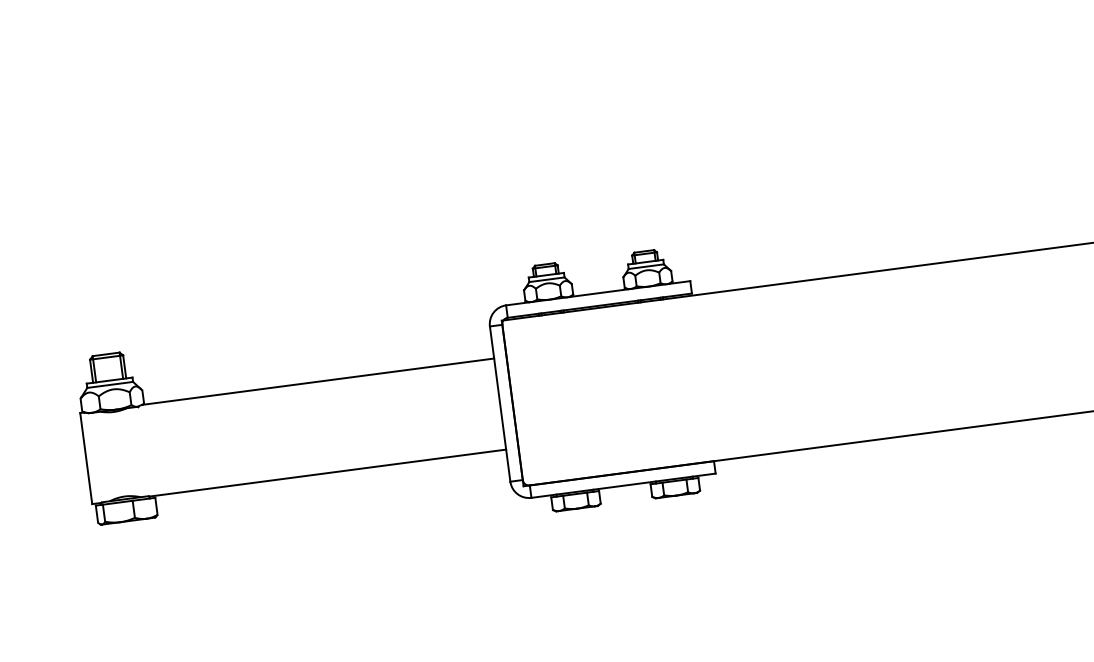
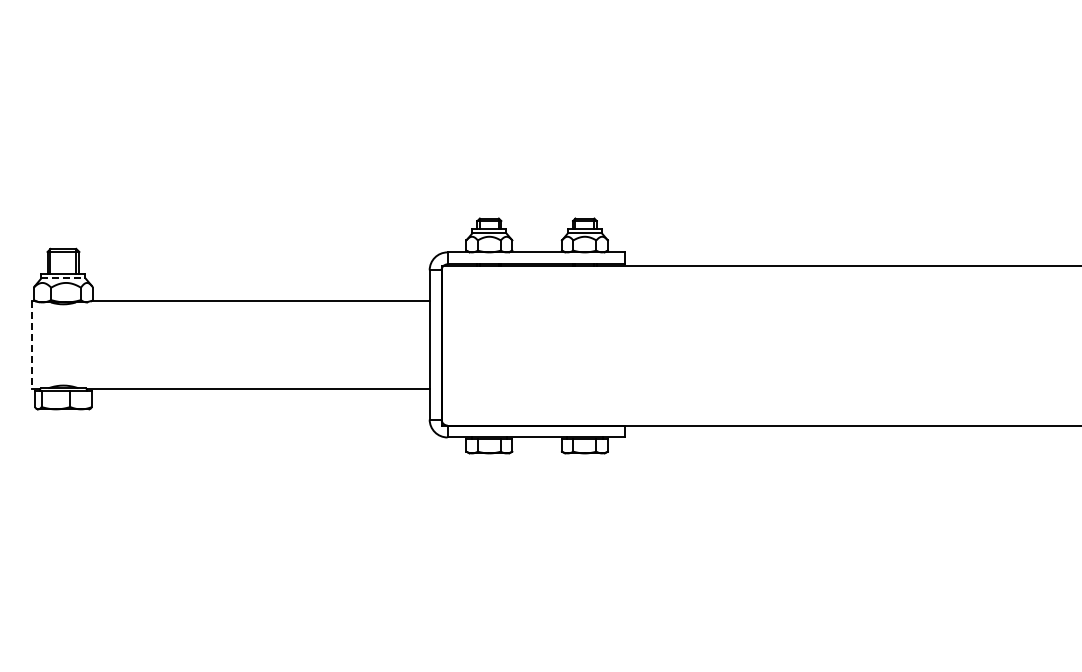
line: (110, 385) -> (63, 278), solid -> dashed
line: (86, 458) -> (31, 344), solid -> dashed

